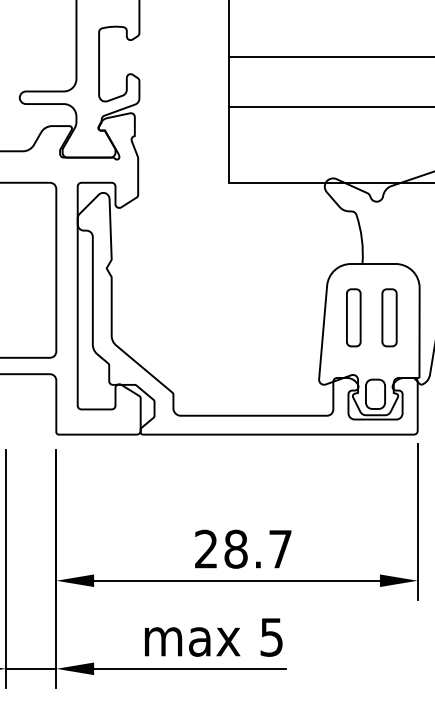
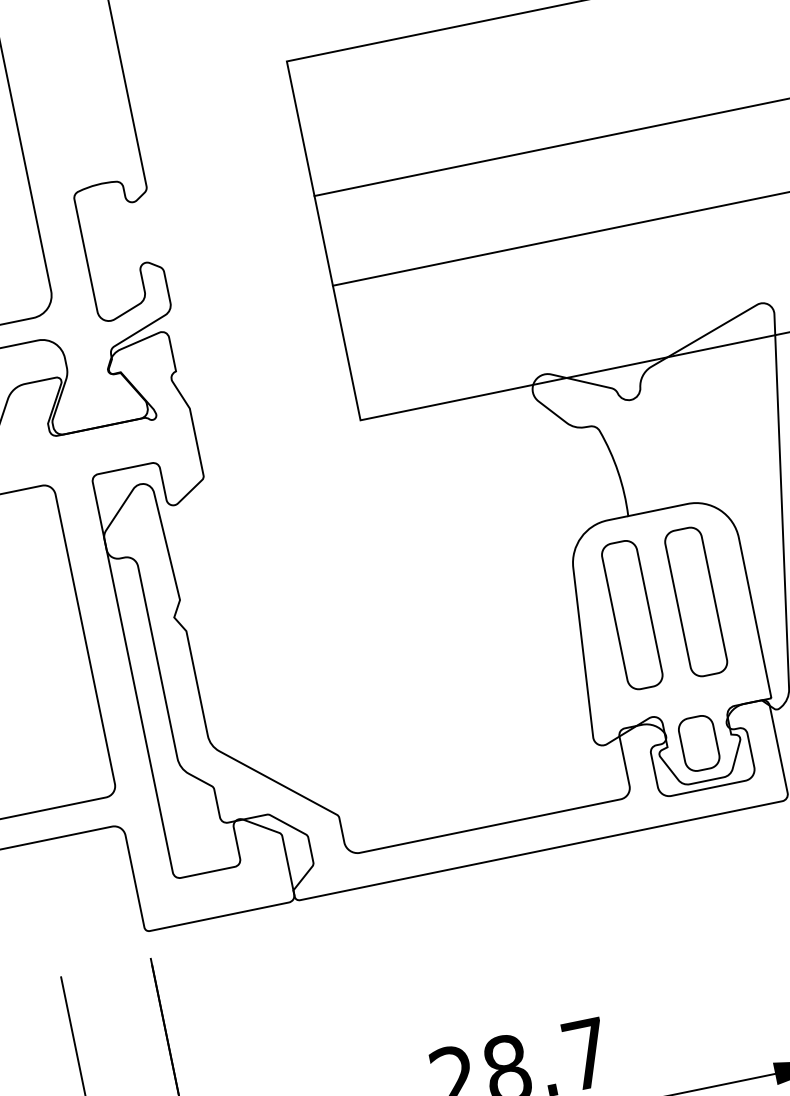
part: (353, 317) -> (631, 614), size x1.43
part: (389, 317) -> (695, 601), size x1.43

